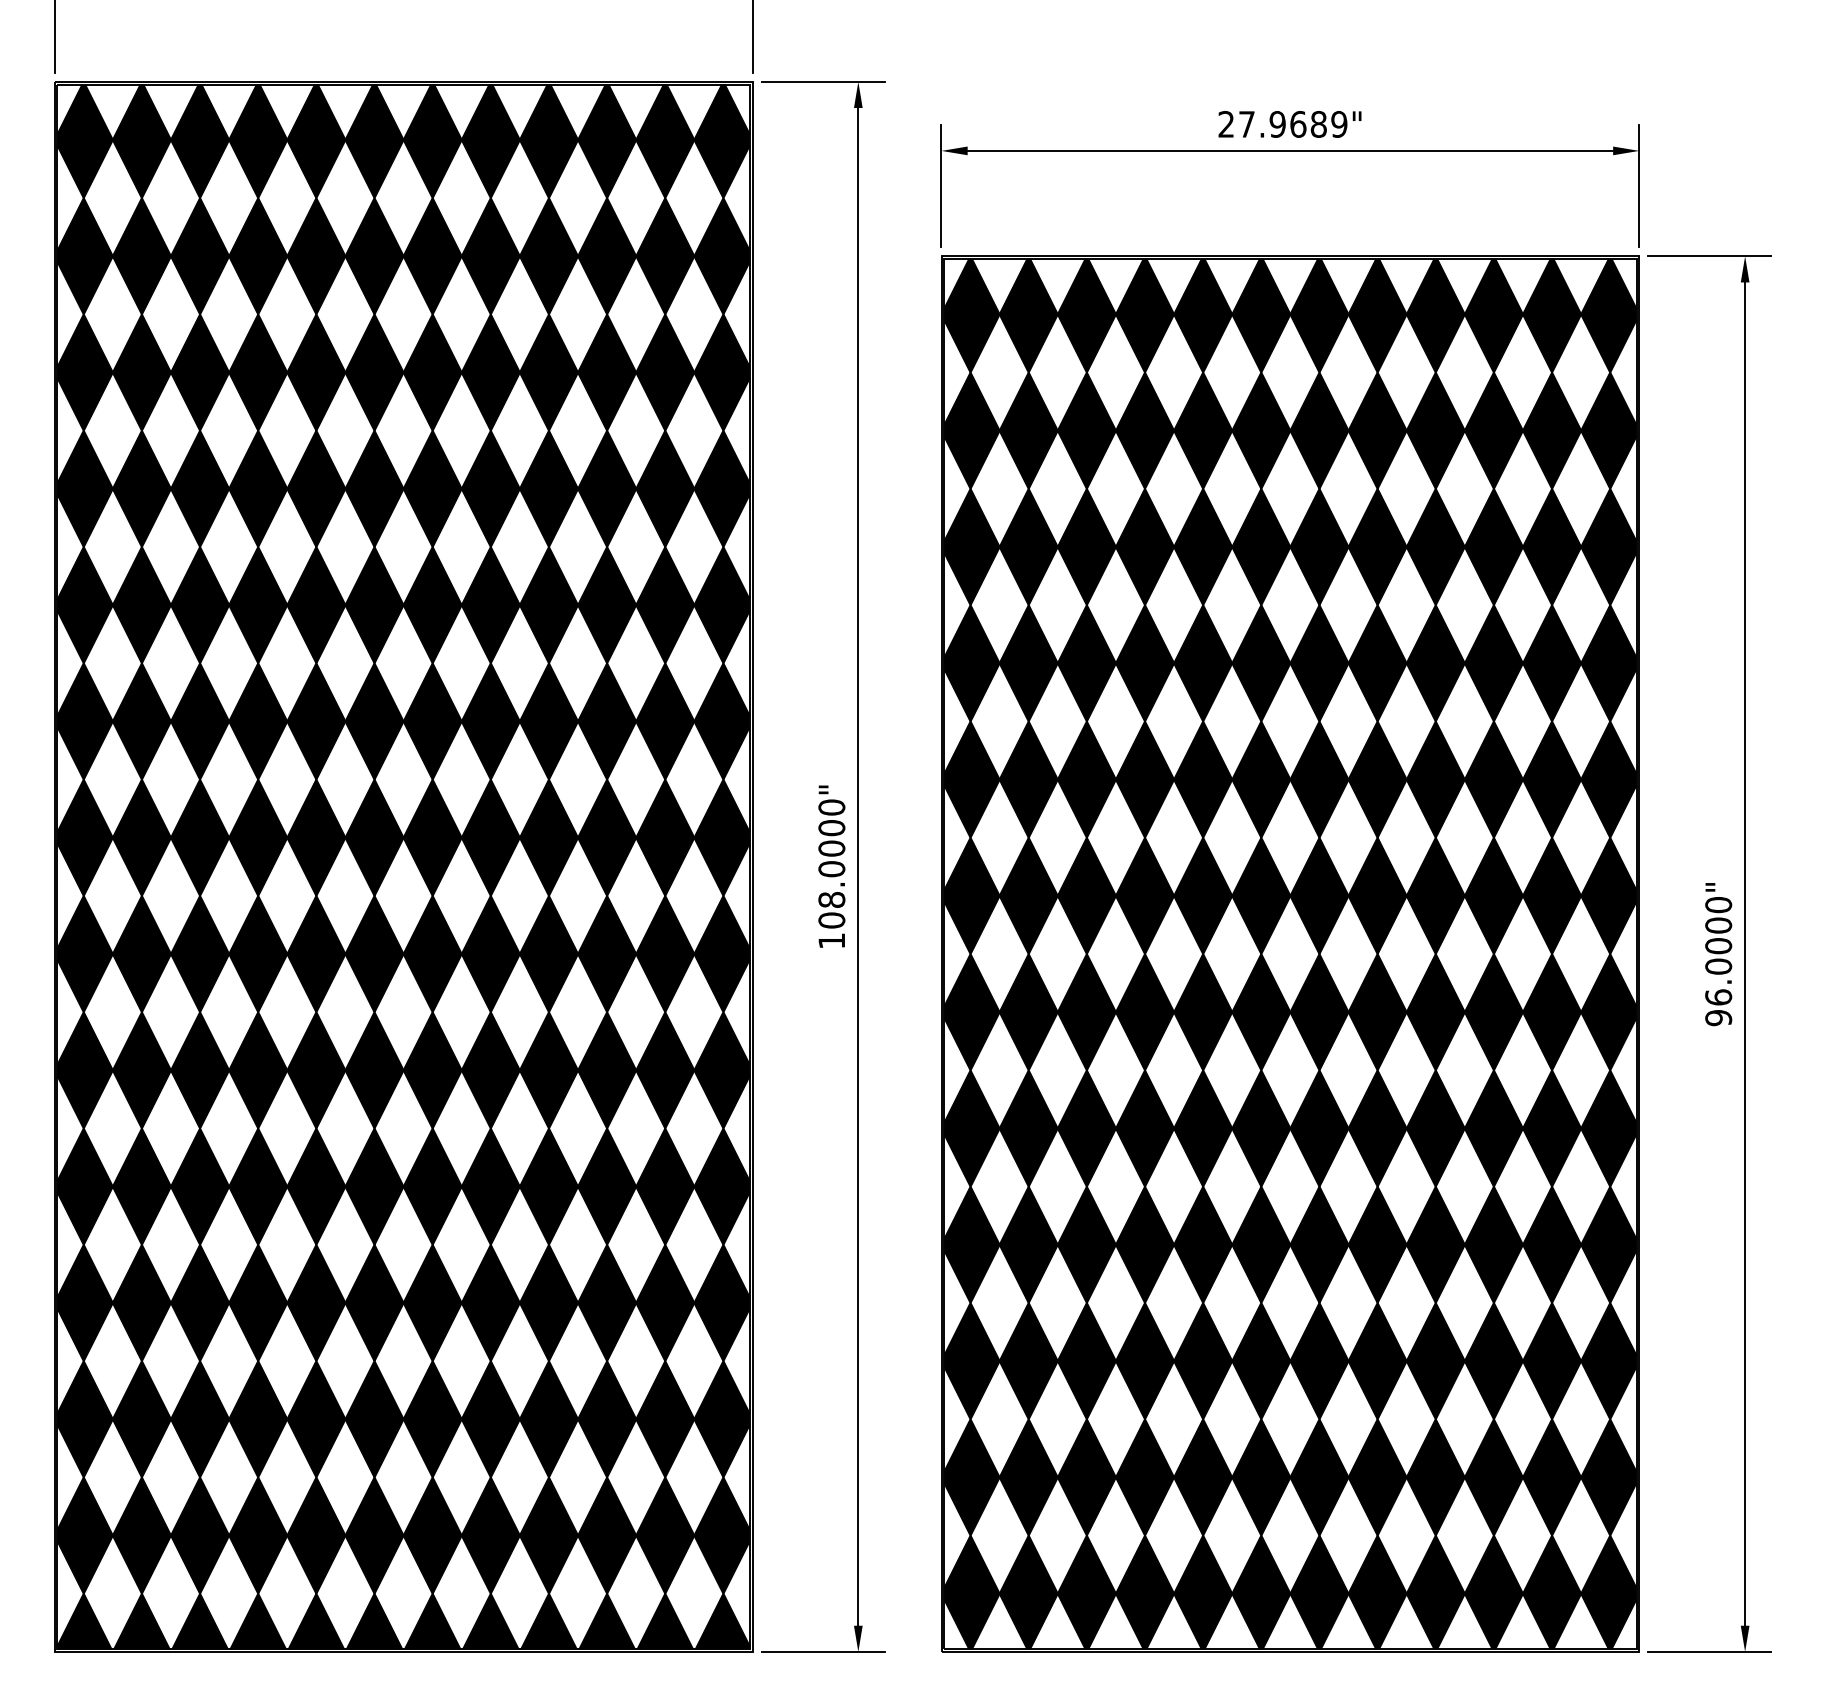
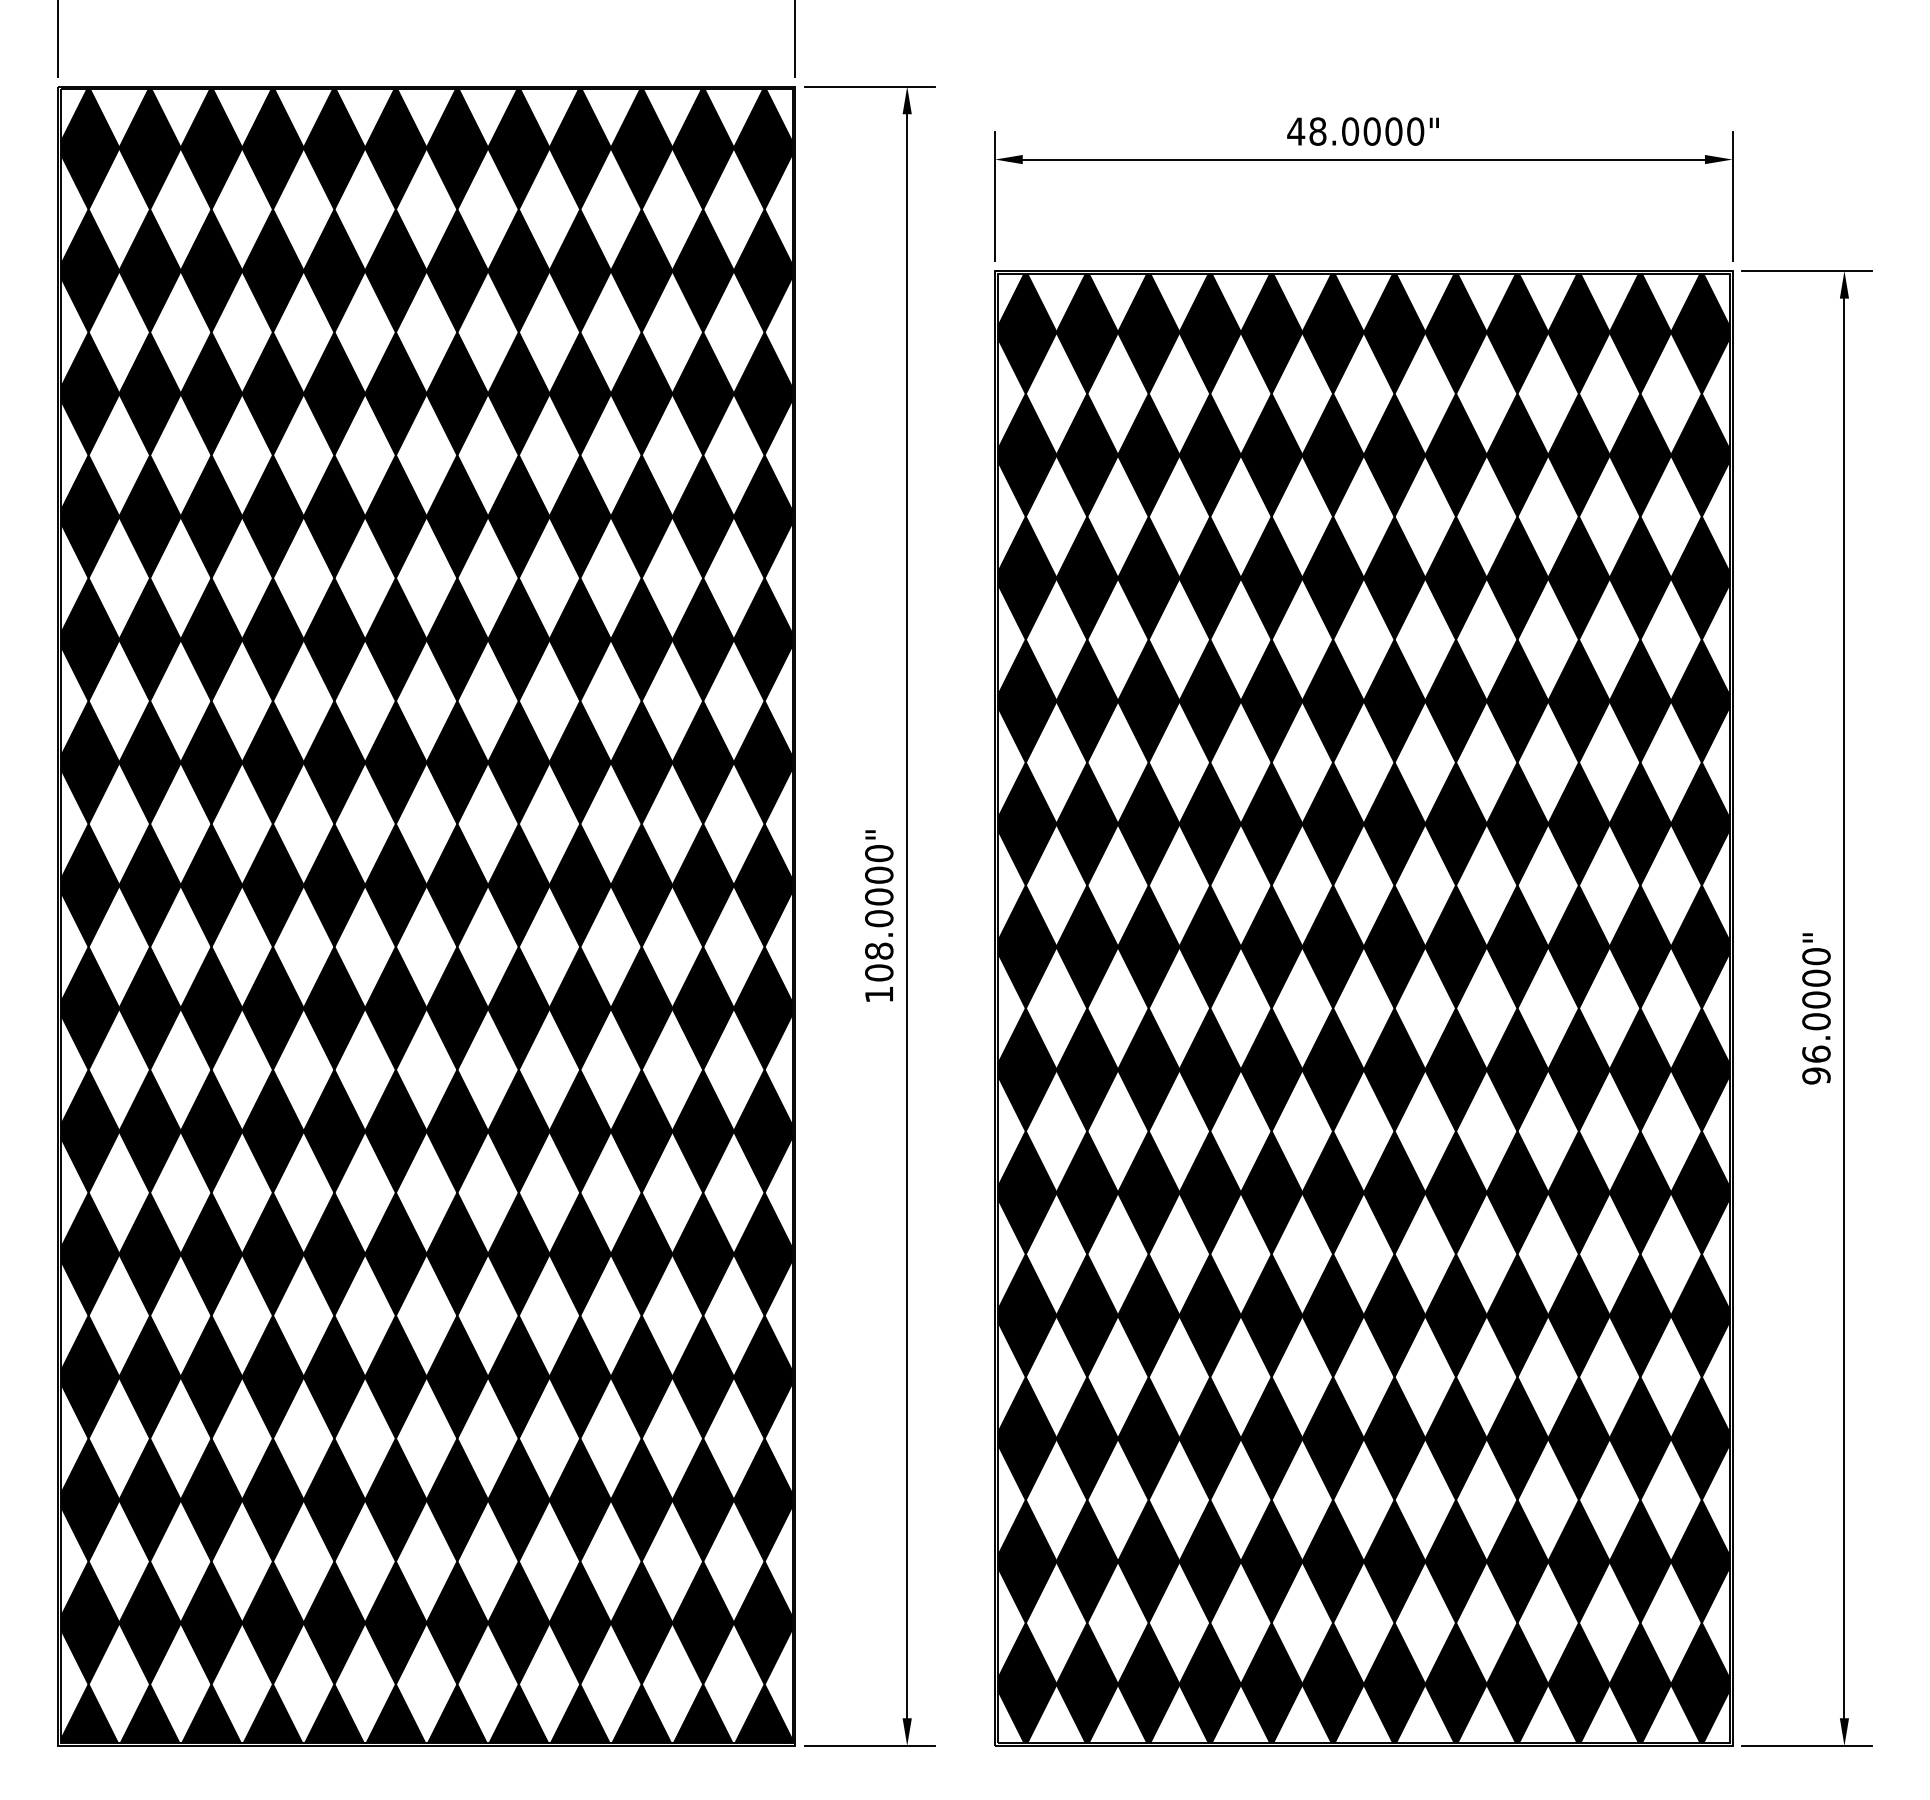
text: (1282, 124) -> (1355, 131), 27.9689" -> 48.0000"

